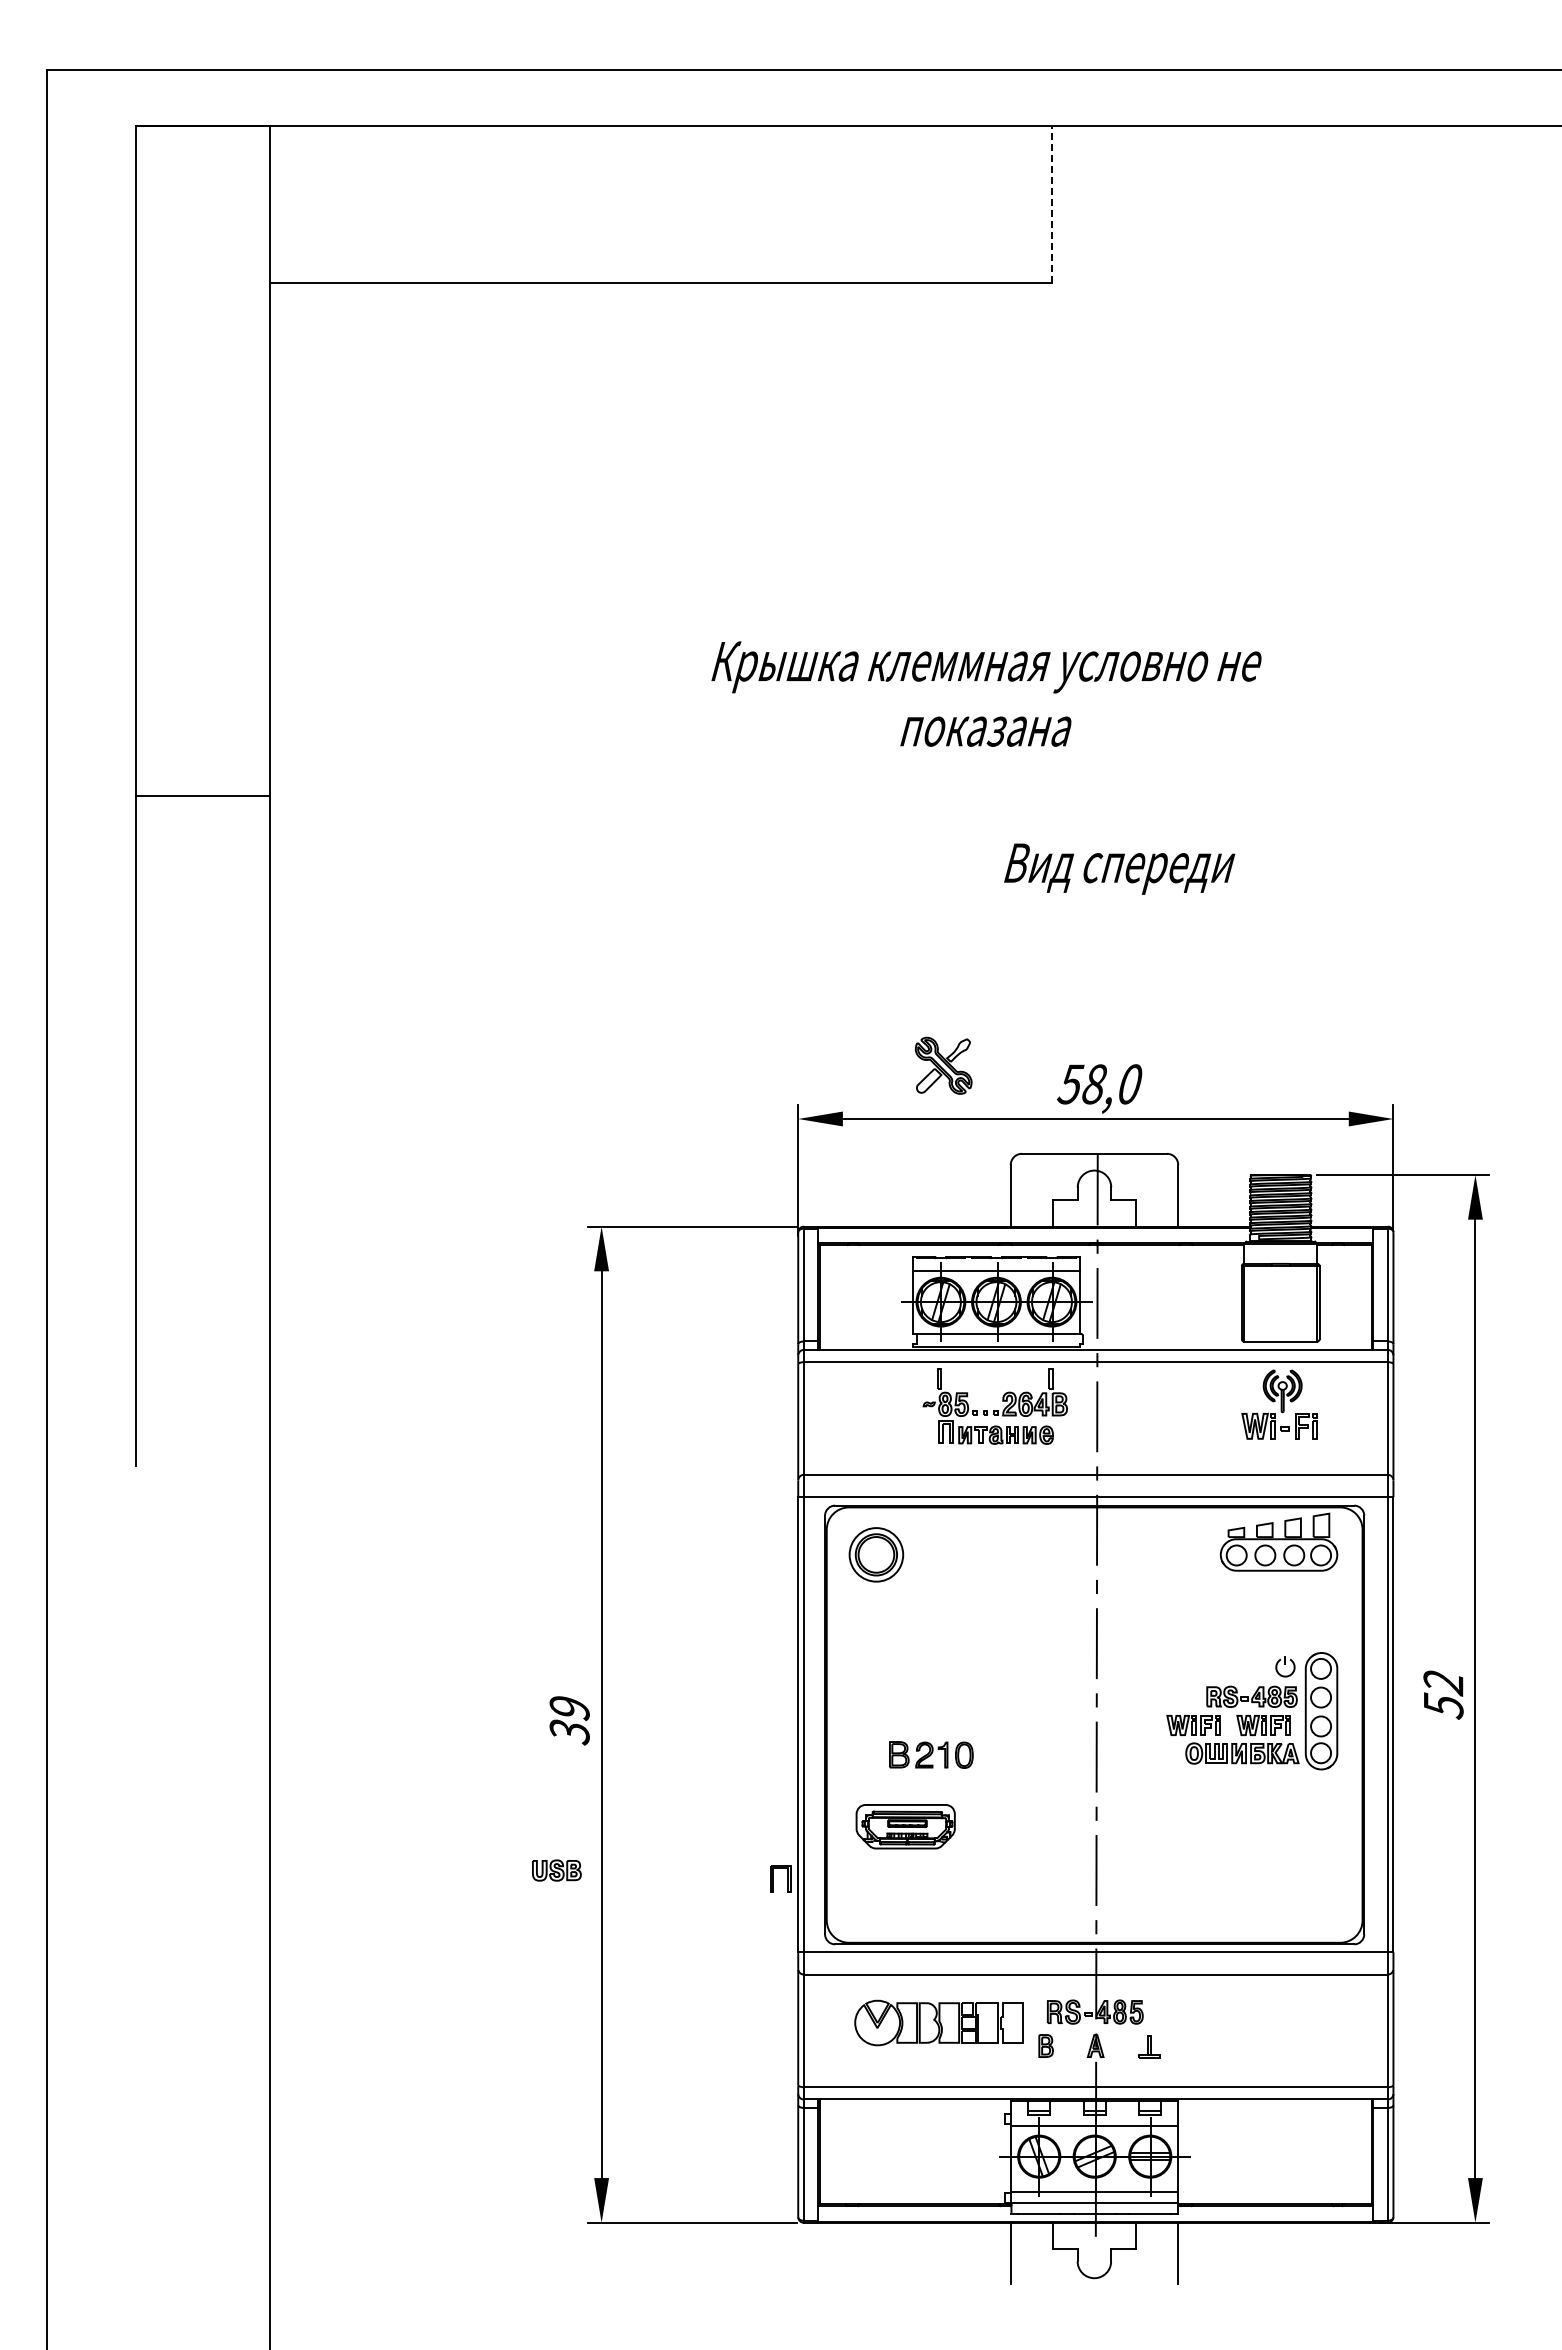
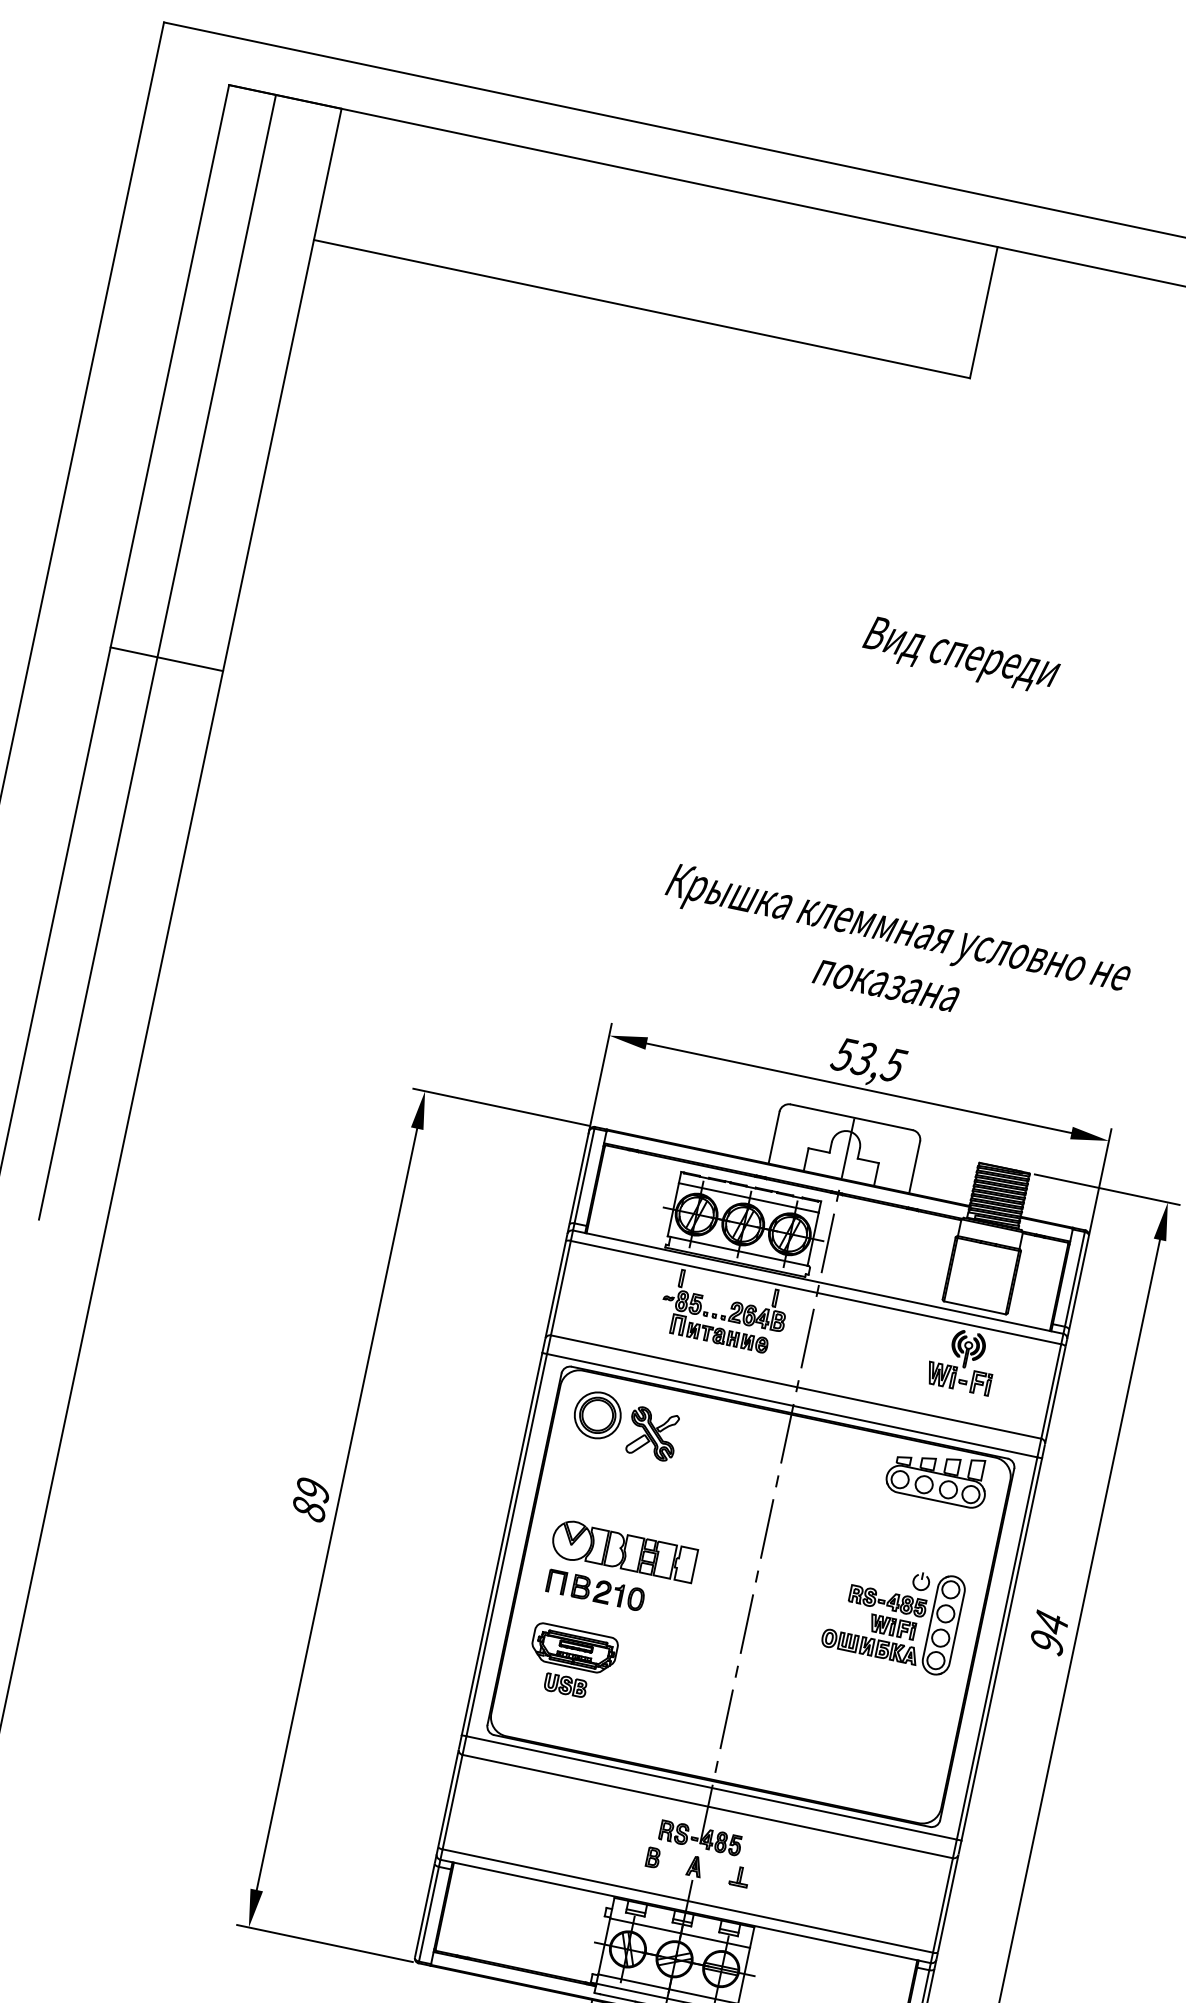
line: (1051, 203) -> (983, 311), dashed -> solid
text: (986, 693) -> (893, 953), moved
line: (192, 795) -> (157, 656), added
text: (1119, 868) -> (961, 656), moved
part: (943, 1065) -> (652, 1433), moved
text: (1111, 1084) -> (878, 1062), 58,0 -> 53,5
text: (1443, 1694) -> (1049, 1632), 52 -> 94
part: (1193, 1725) -> (833, 1614), removed
text: (569, 1732) -> (308, 1510), 39 -> 89
part: (556, 1870) -> (565, 1685), moved
part: (773, 1878) -> (550, 1580), moved
part: (938, 2022) -> (623, 1551), moved

